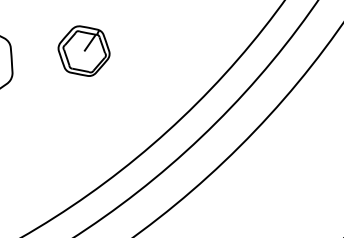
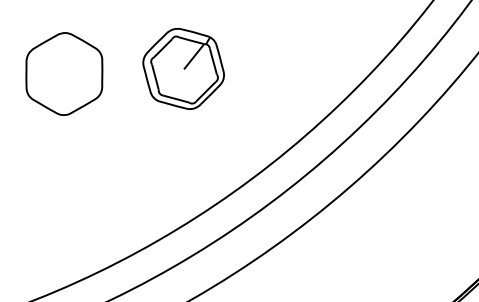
part: (83, 50) -> (183, 68), size x1.43

